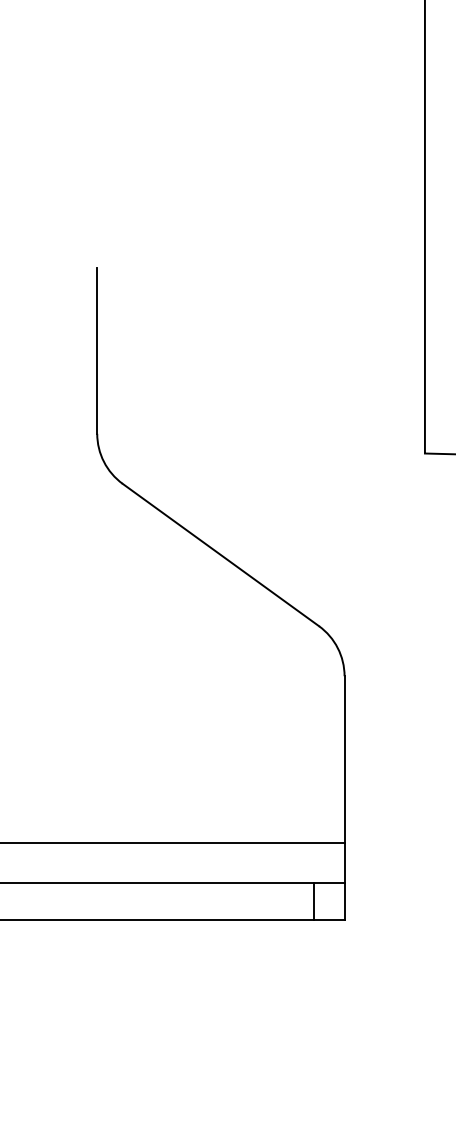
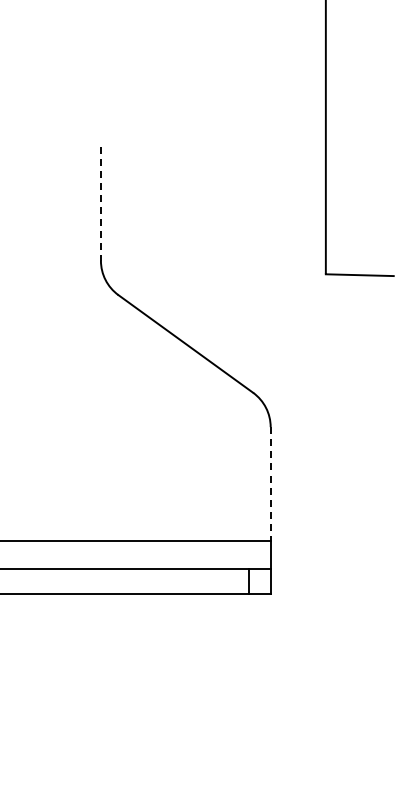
line: (96, 351) -> (100, 204), solid -> dashed
line: (344, 759) -> (270, 484), solid -> dashed

